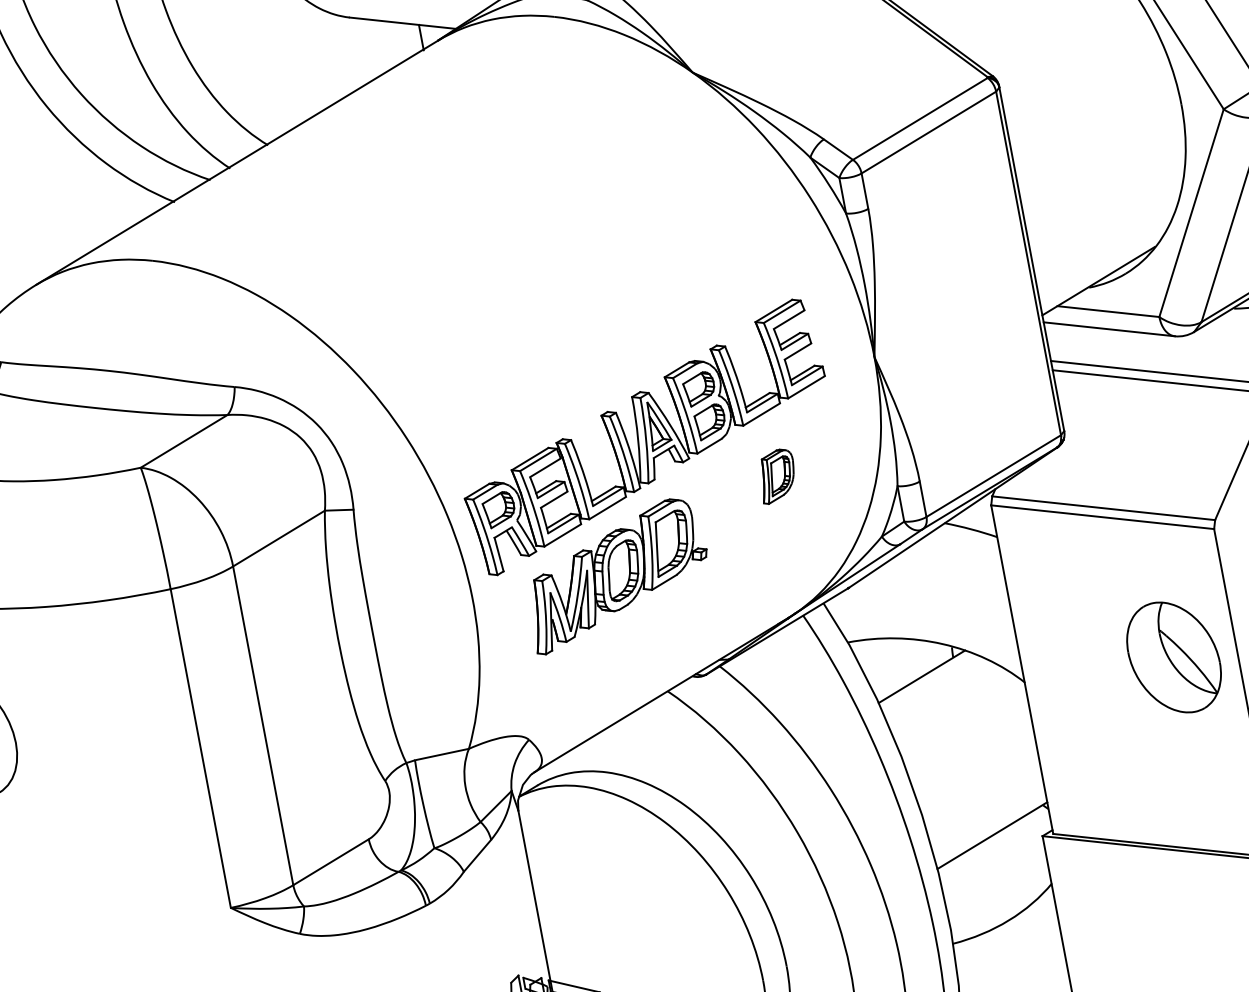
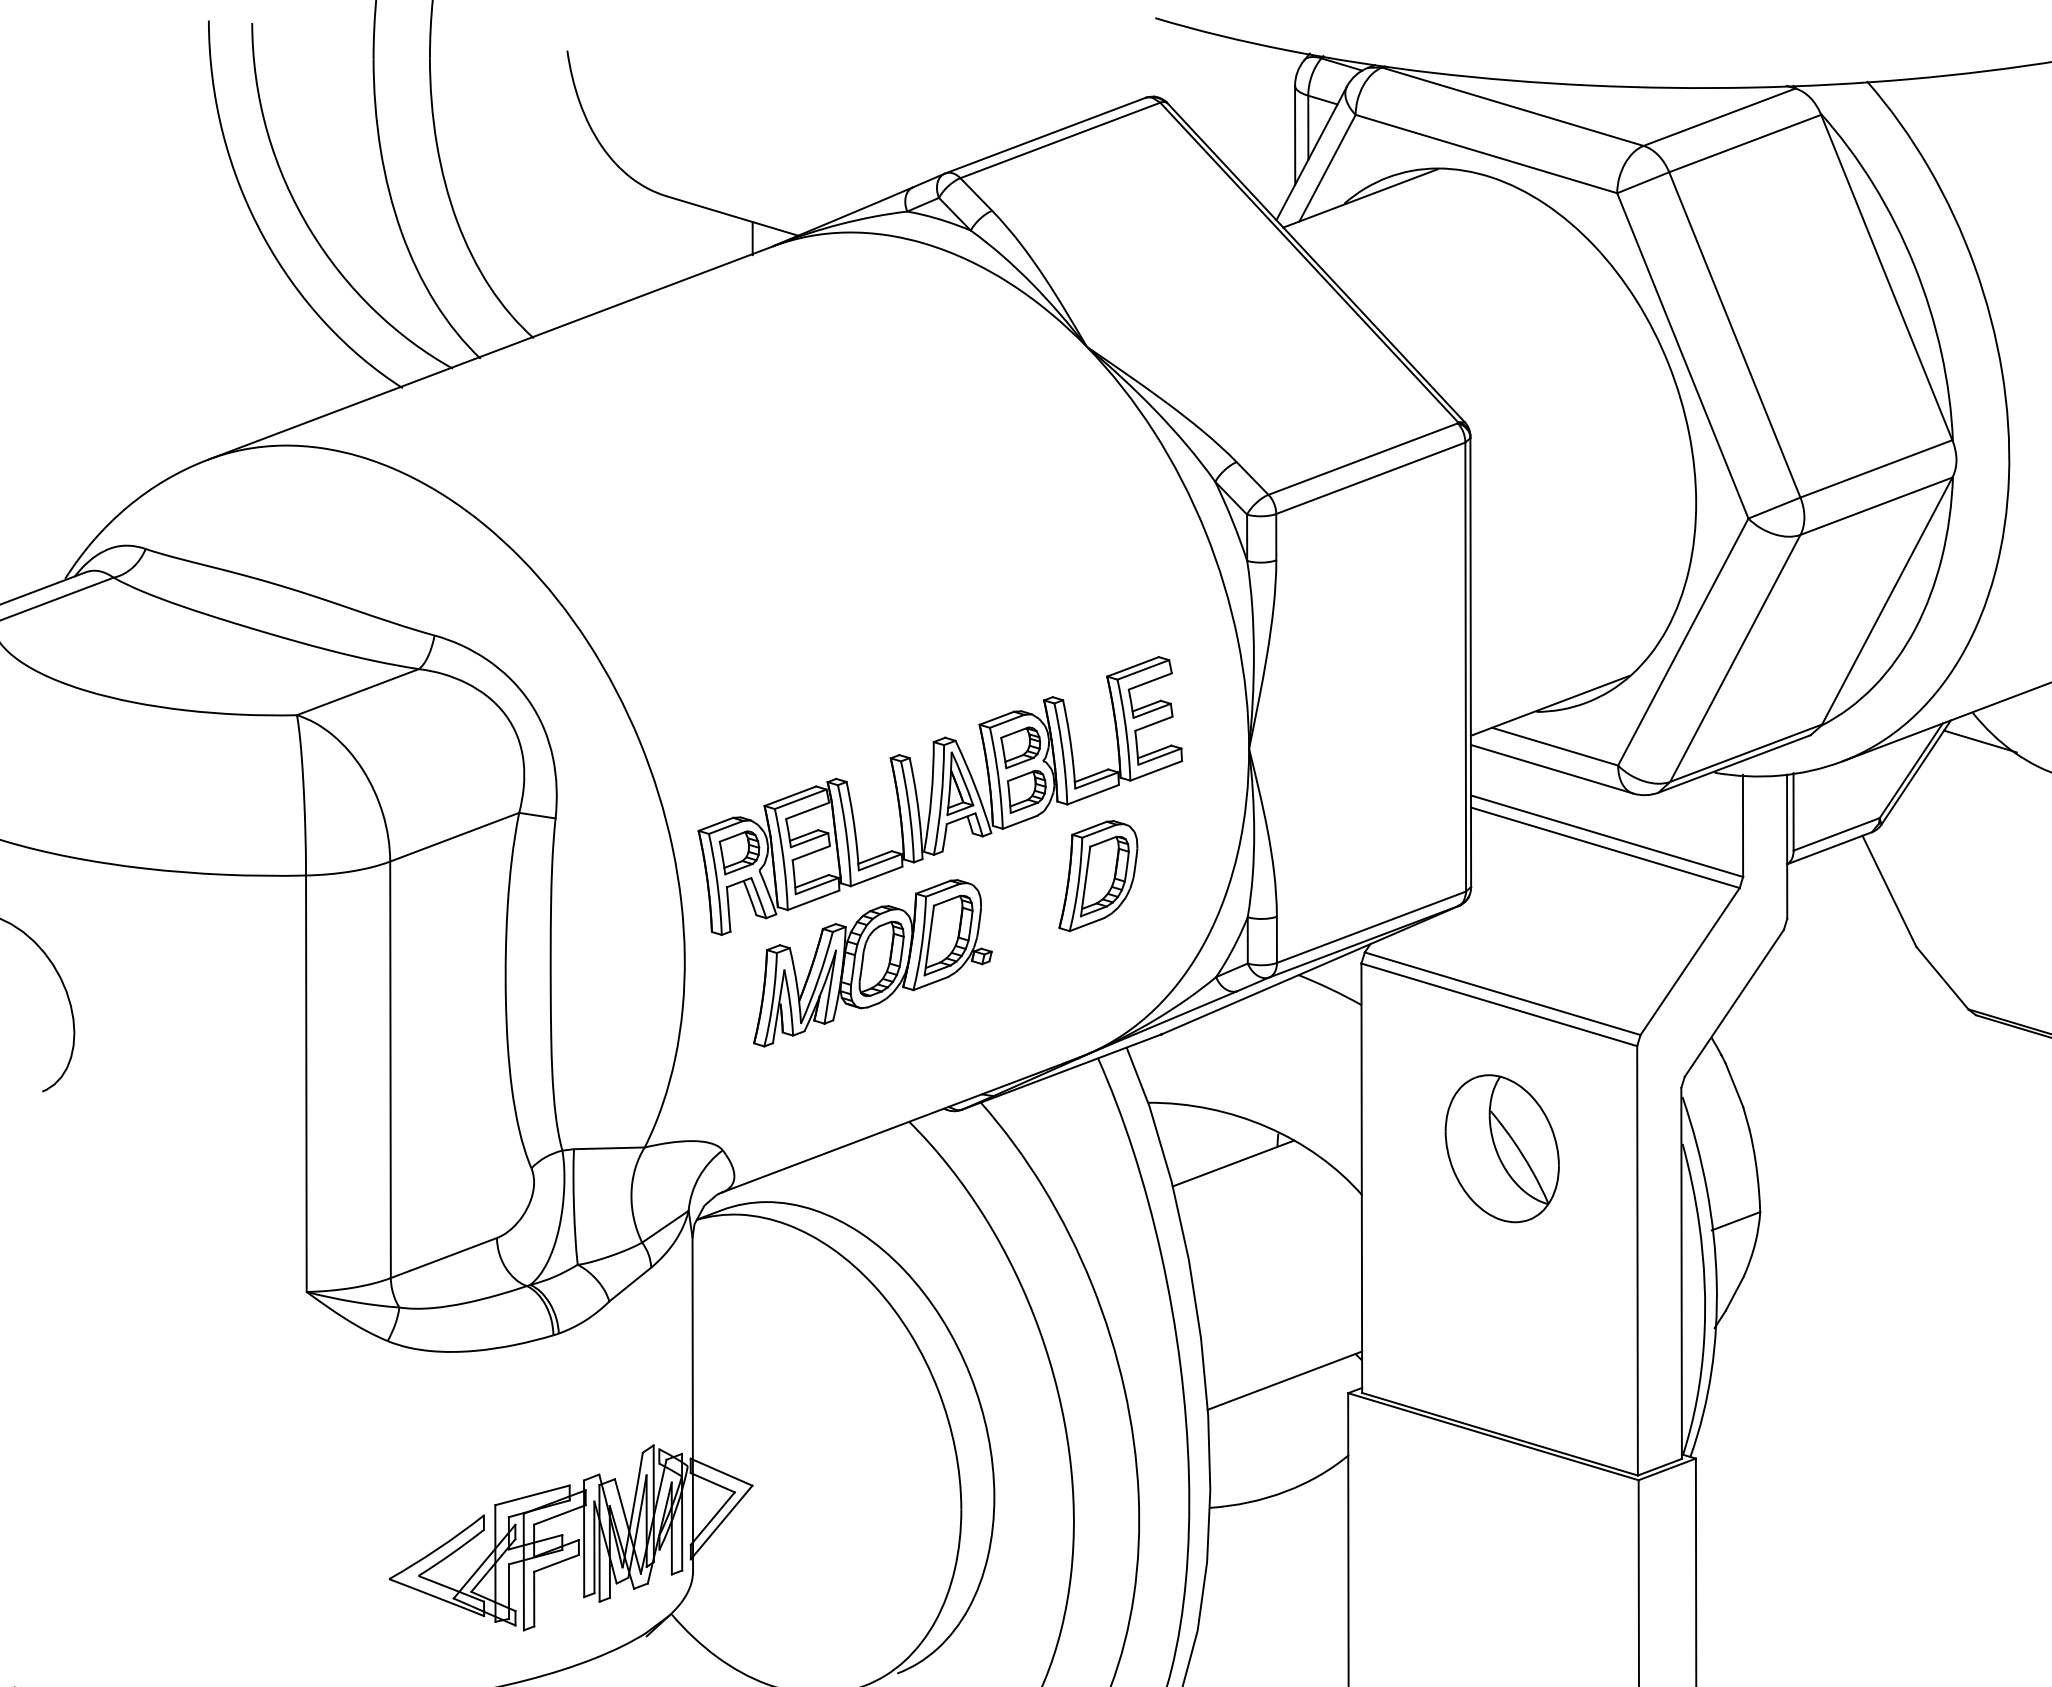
part: (777, 476) -> (1098, 876), size x1.67
part: (1173, 657) -> (1501, 1148), moved

